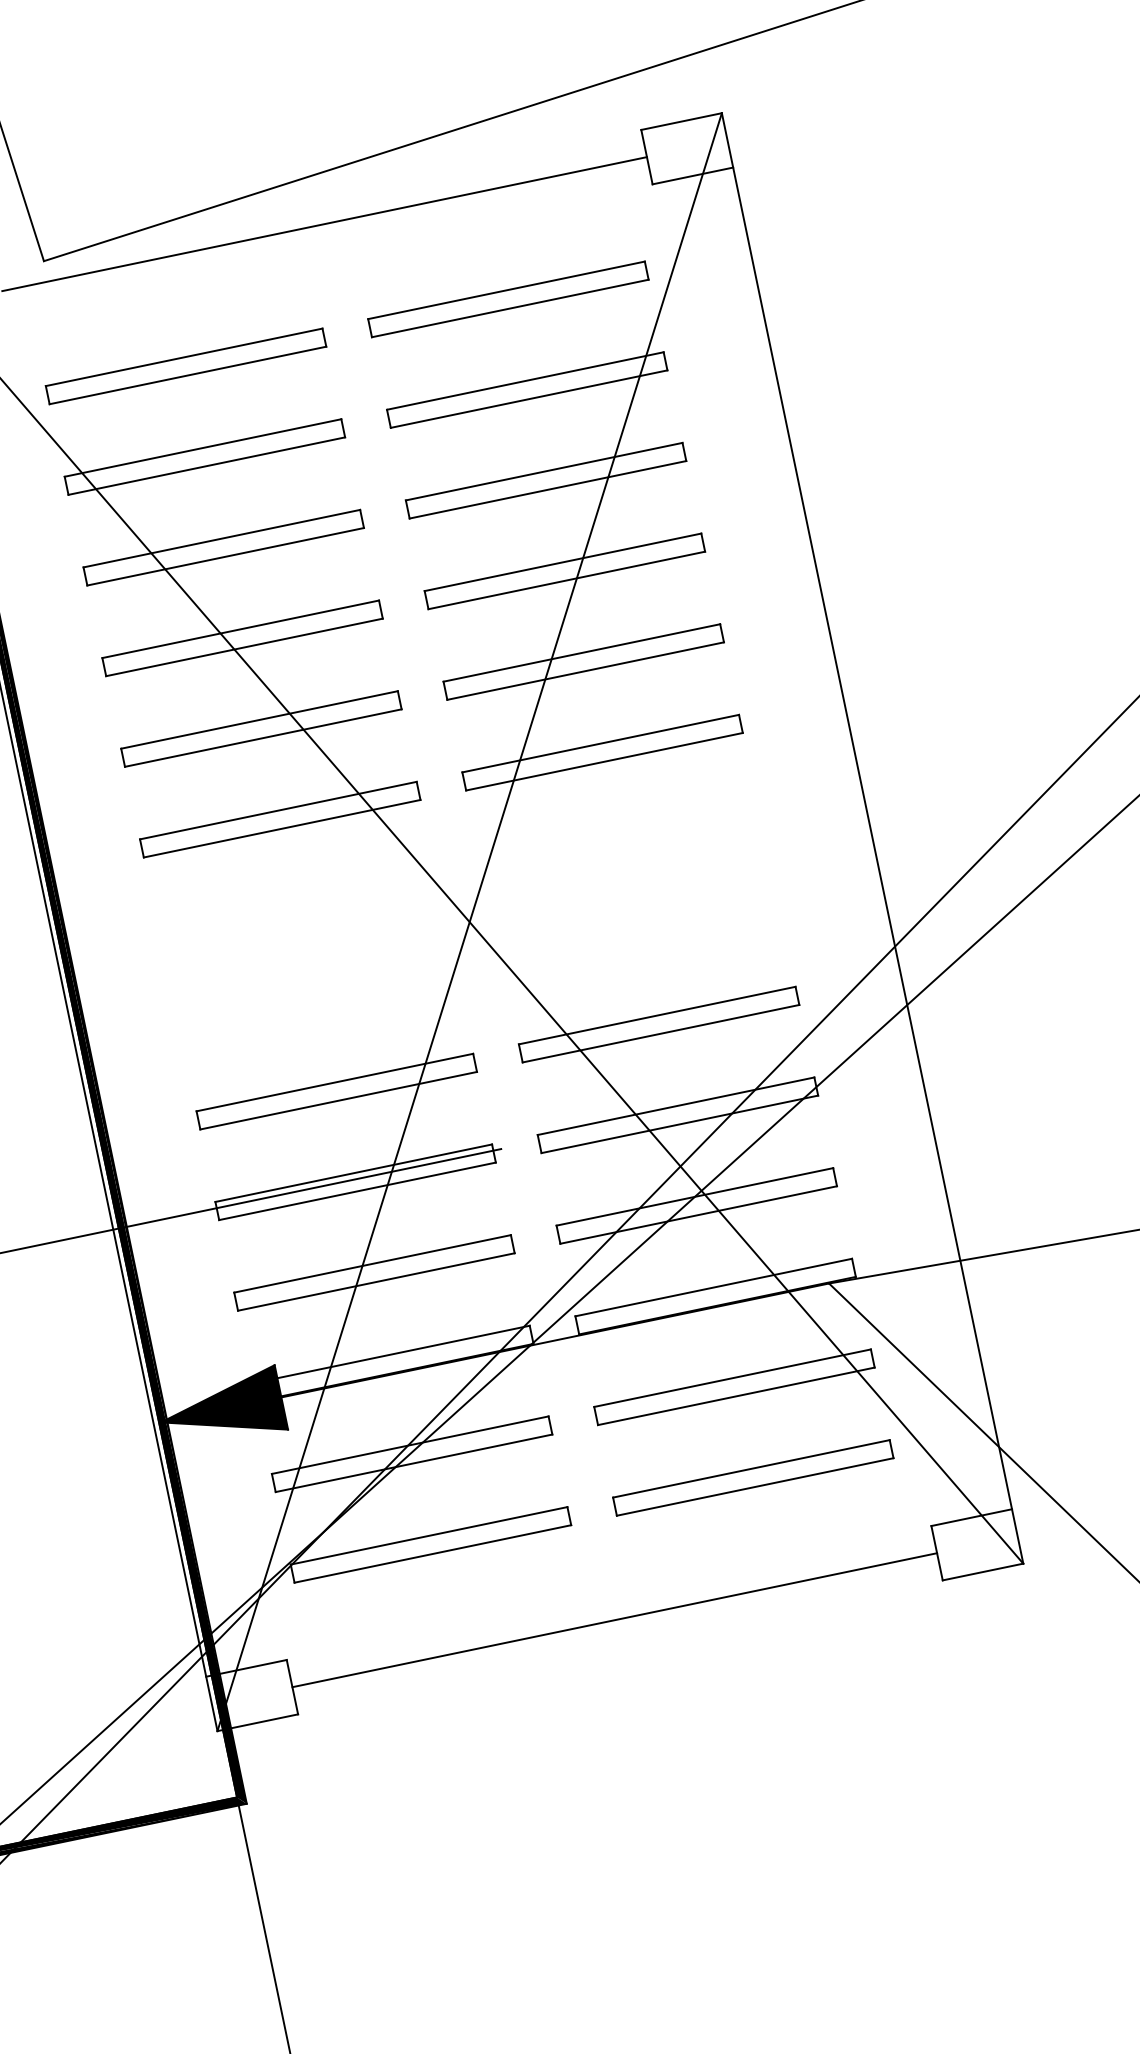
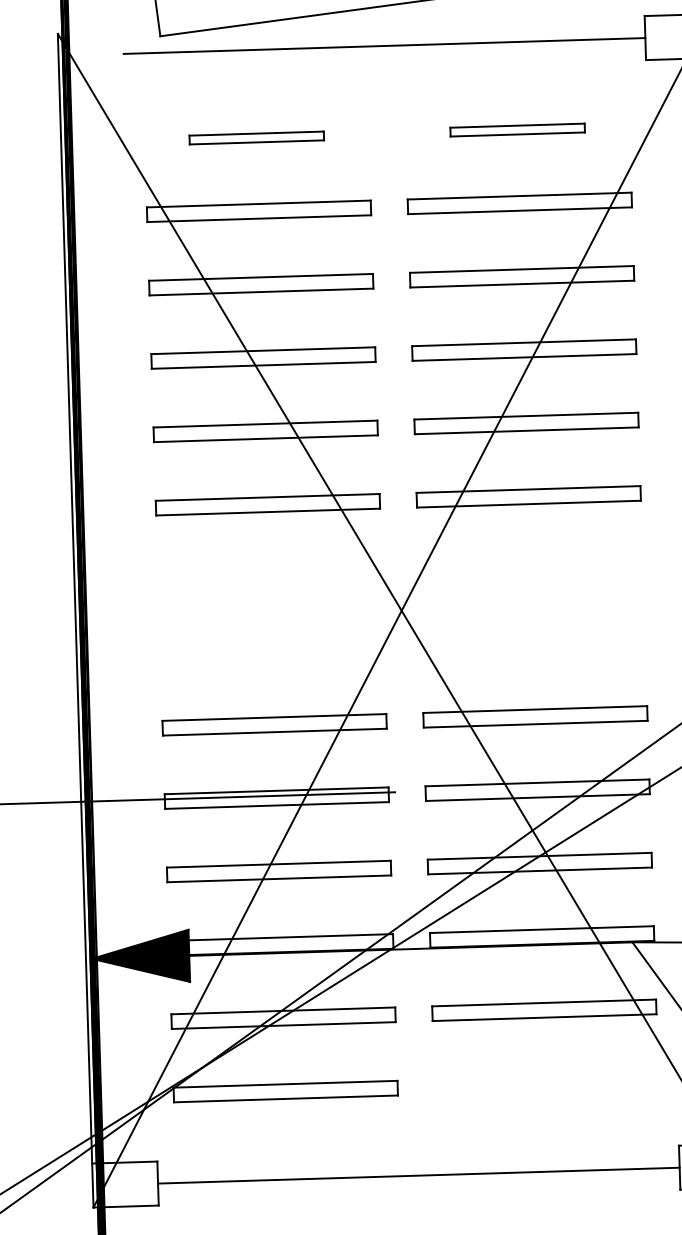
part: (508, 299) -> (517, 130), size x0.6
part: (185, 366) -> (256, 137), size x0.6
part: (753, 1477) -> (546, 1083), removed

